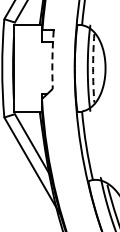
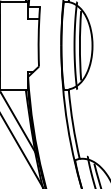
arc: (52, 59) -> (38, 36), dashed -> solid
arc: (93, 68) -> (80, 45), dashed -> solid

